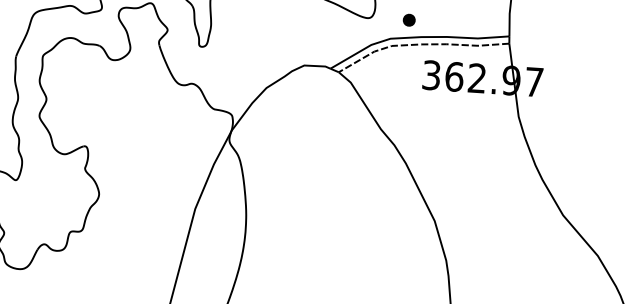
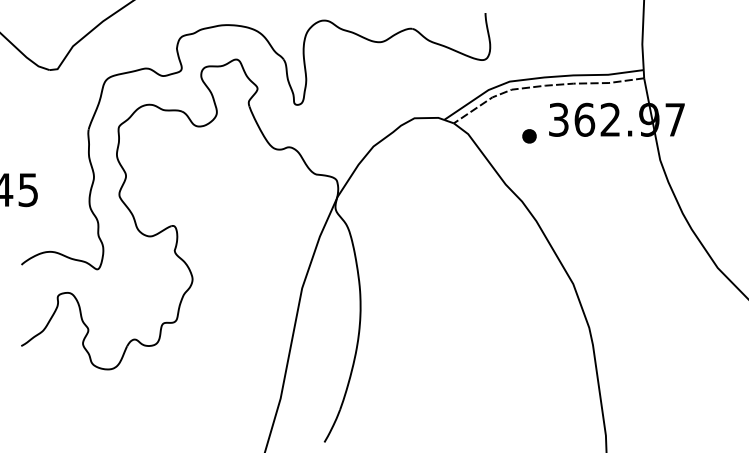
part: (409, 20) -> (529, 136), moved

